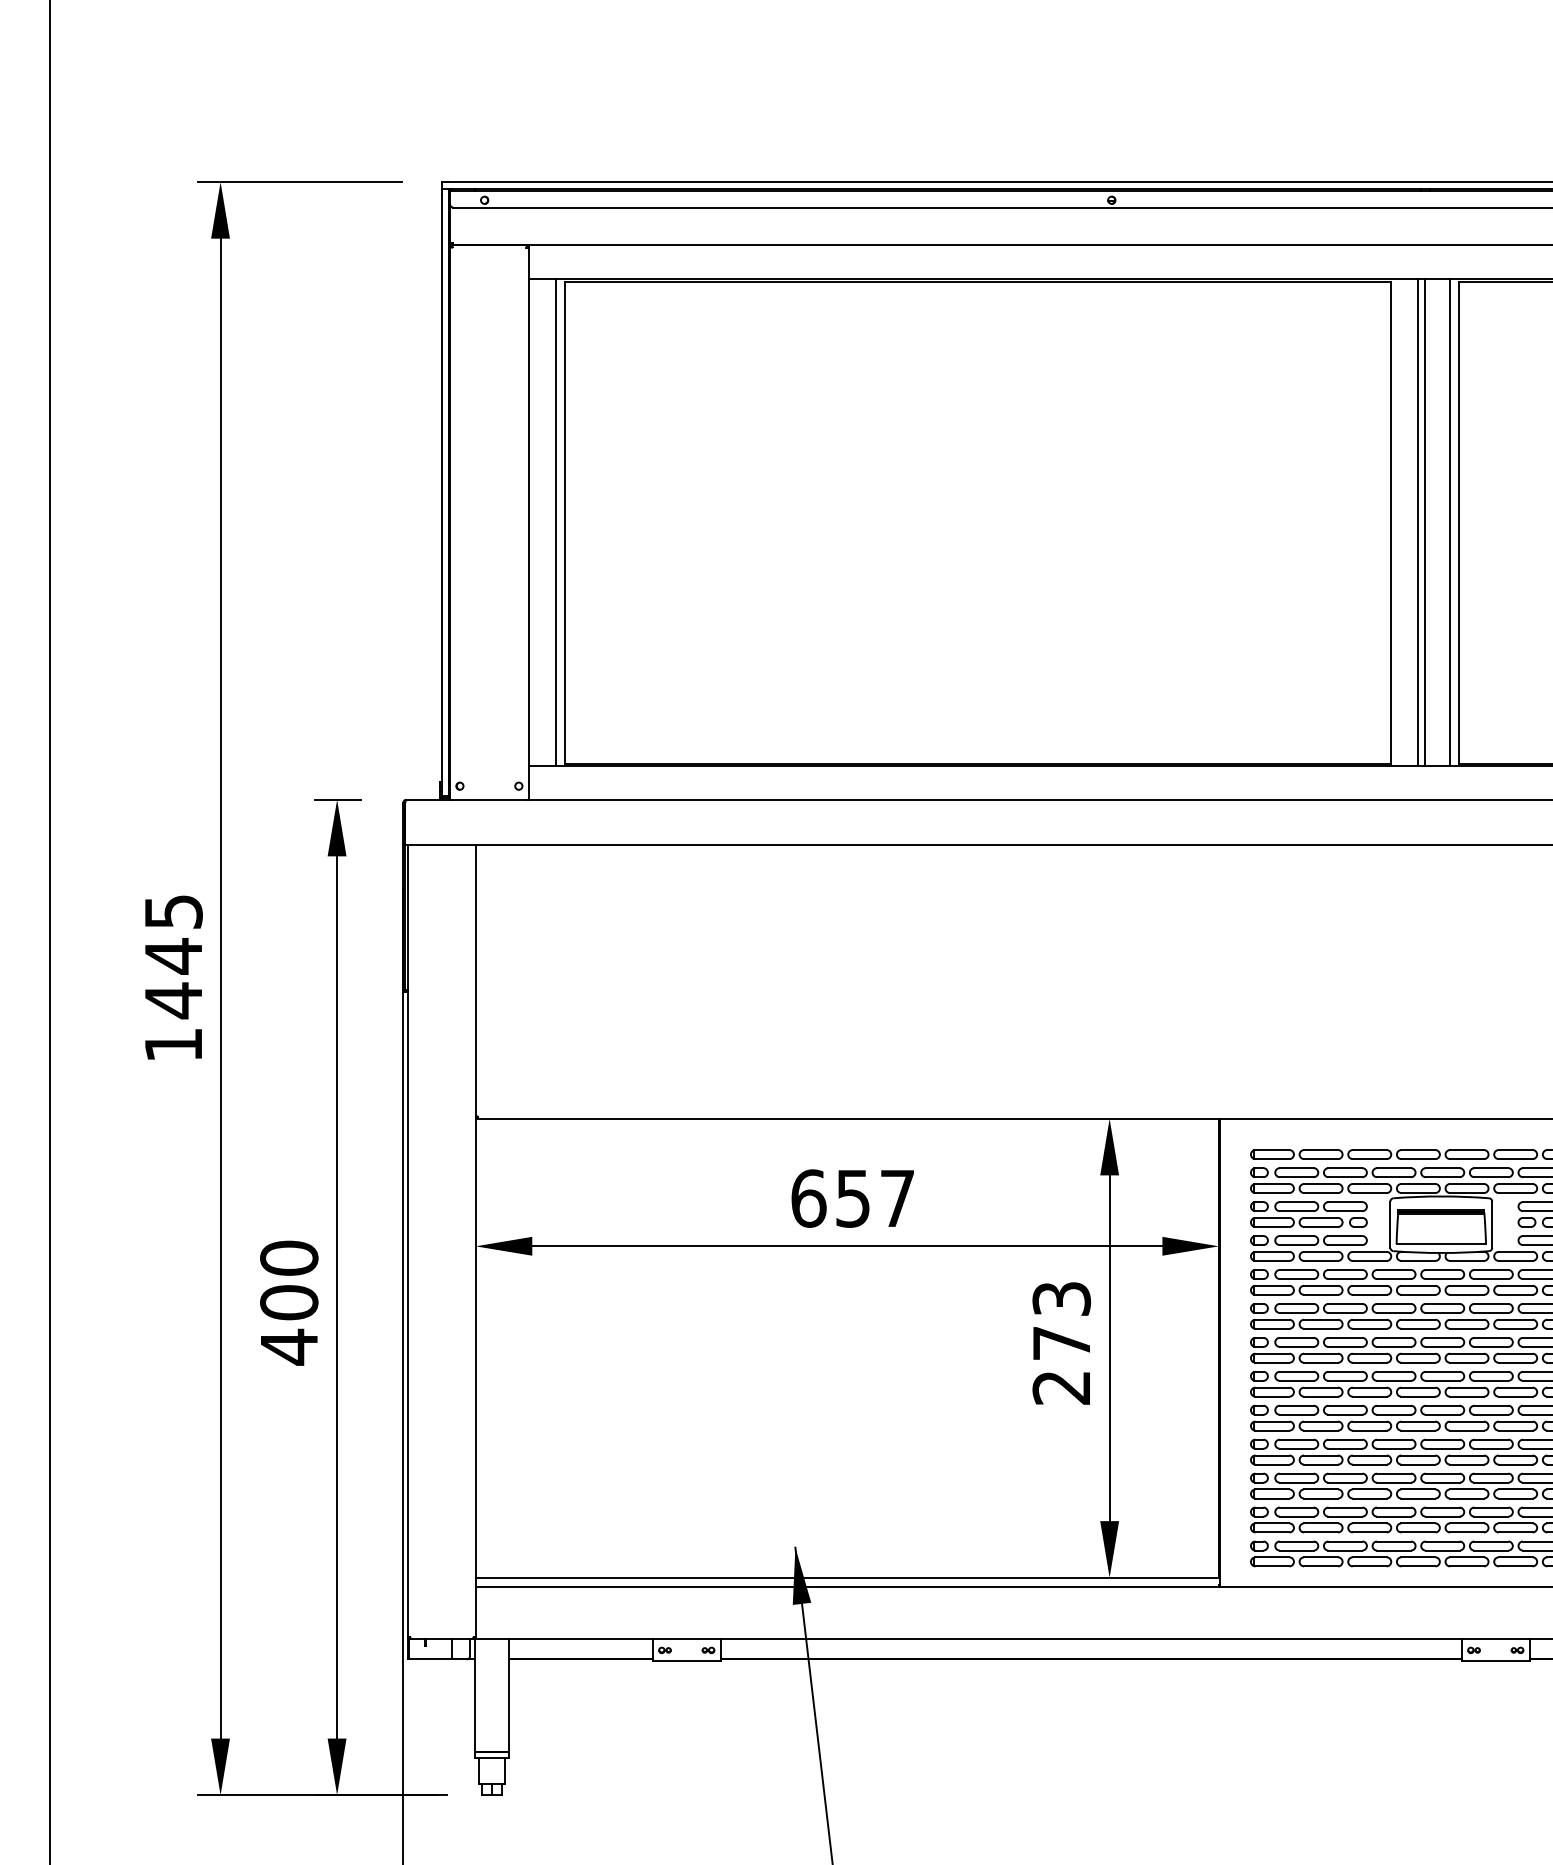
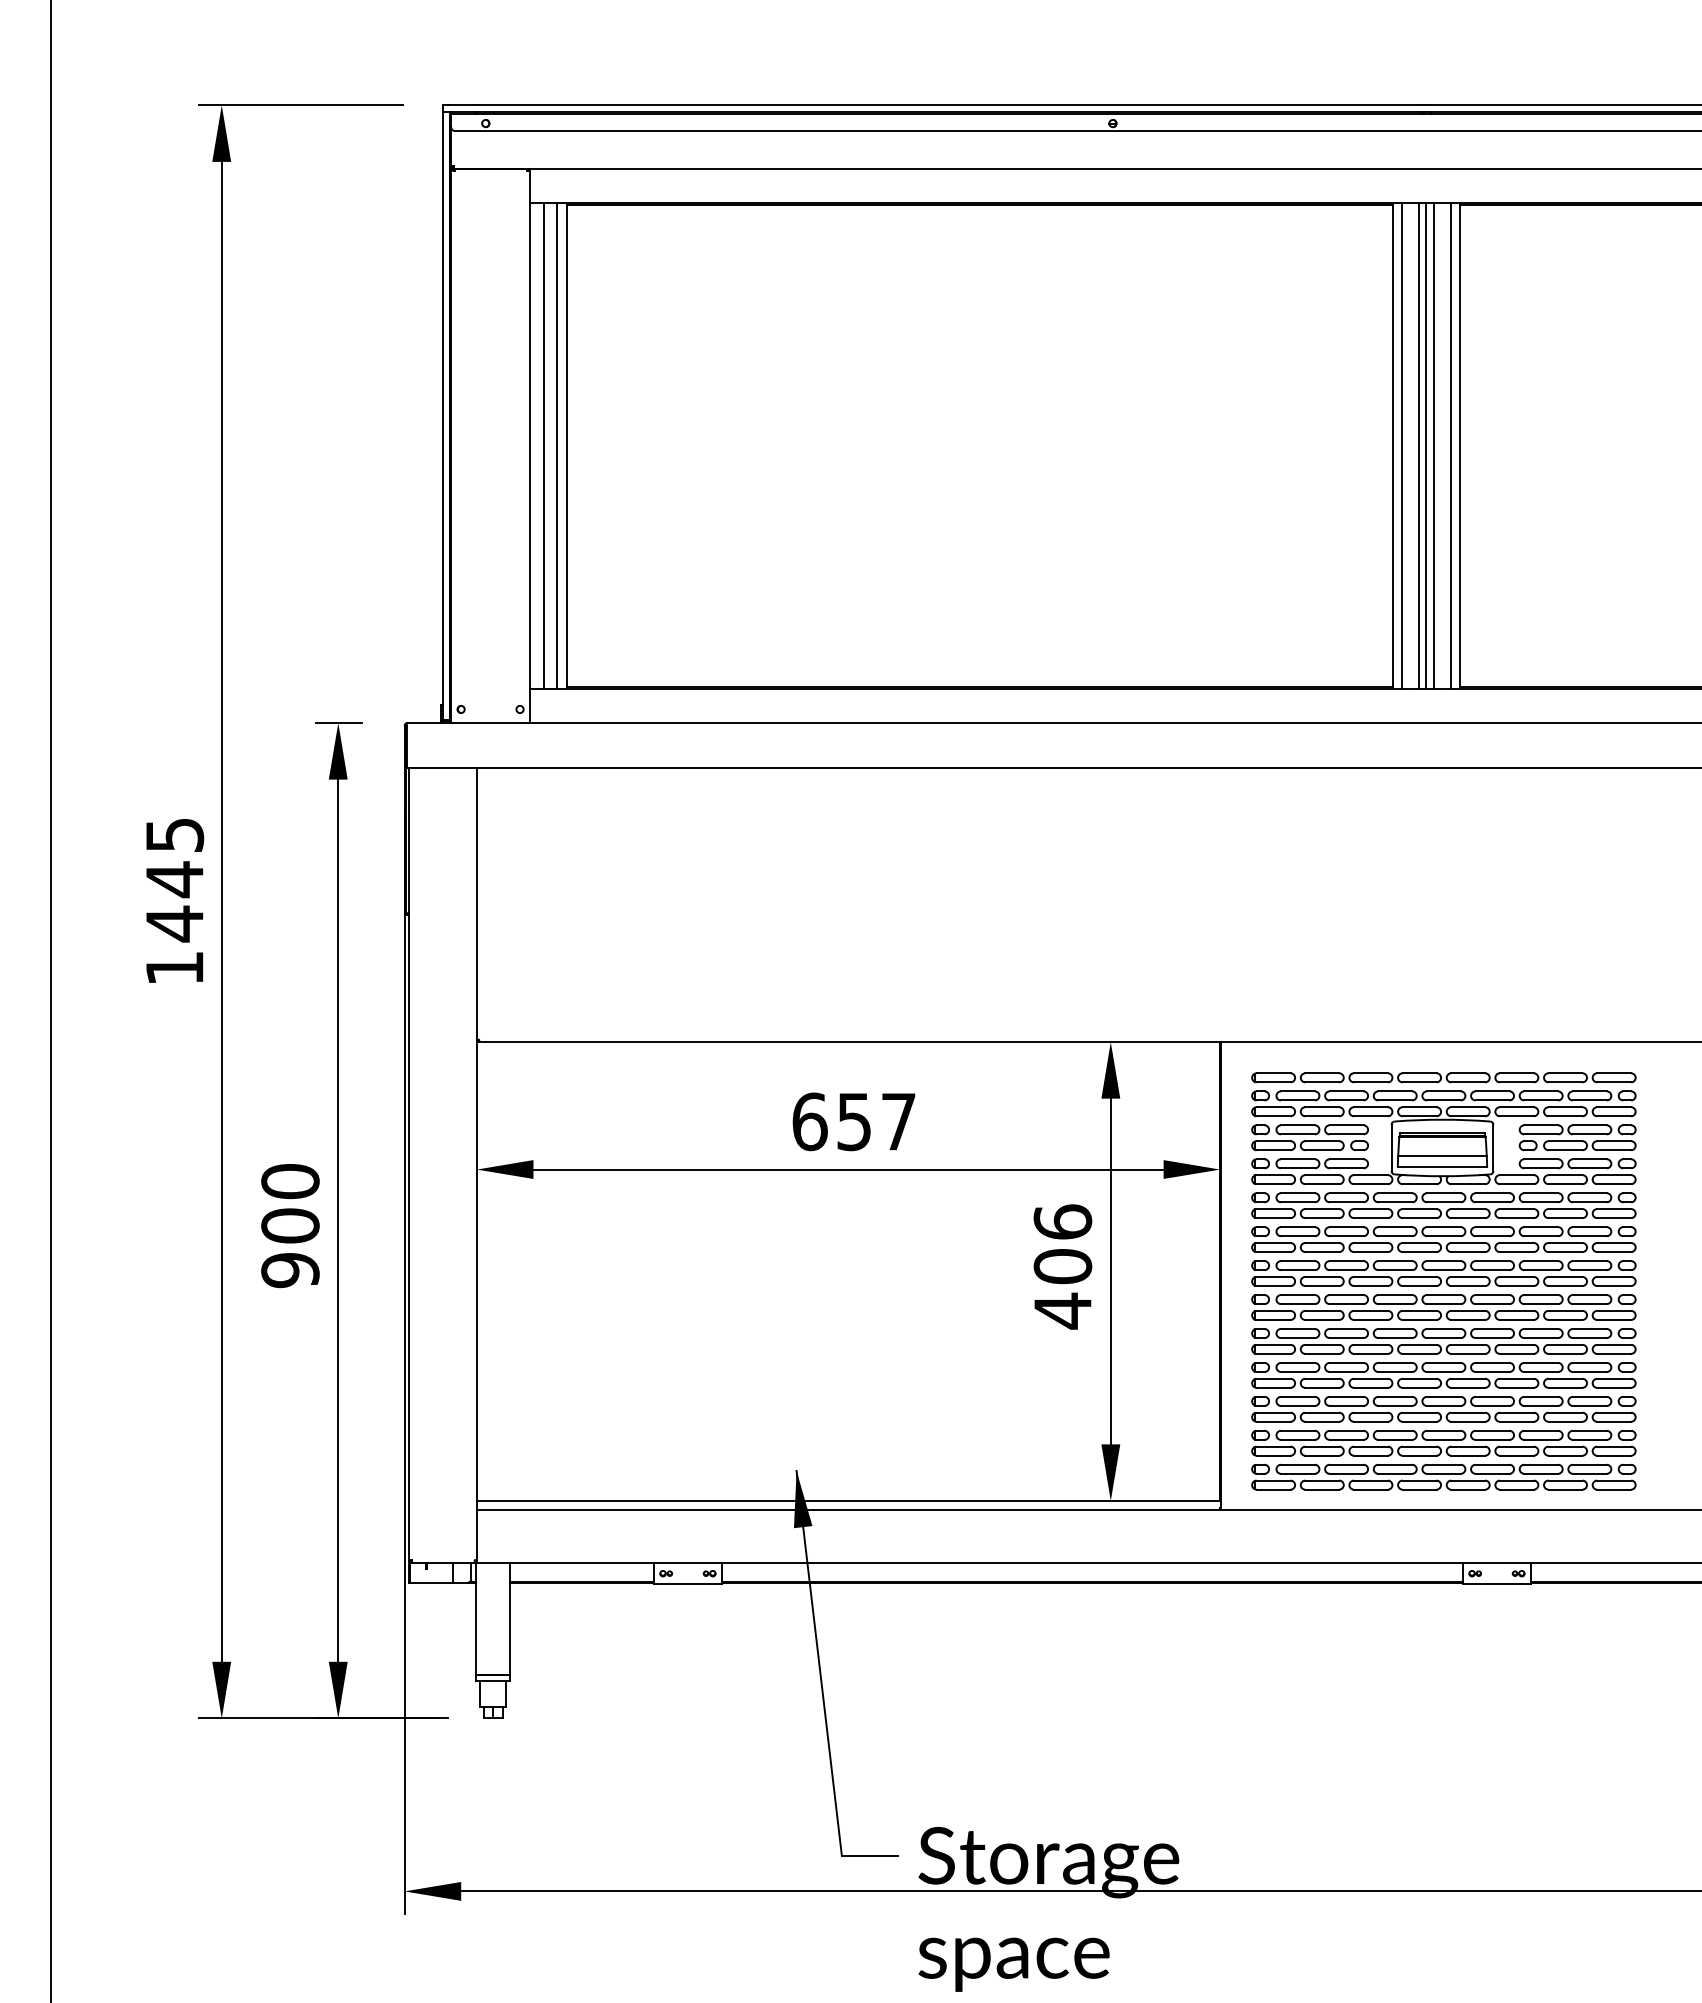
line: (542, 522) -> (543, 445), added
line: (1401, 522) -> (1402, 445), added
line: (1432, 522) -> (1433, 445), added
line: (1441, 1232) -> (1442, 1155), added
text: (1061, 1343) -> (1062, 1266), 273 -> 406
text: (289, 1347) -> (290, 1270), 400 -> 900

